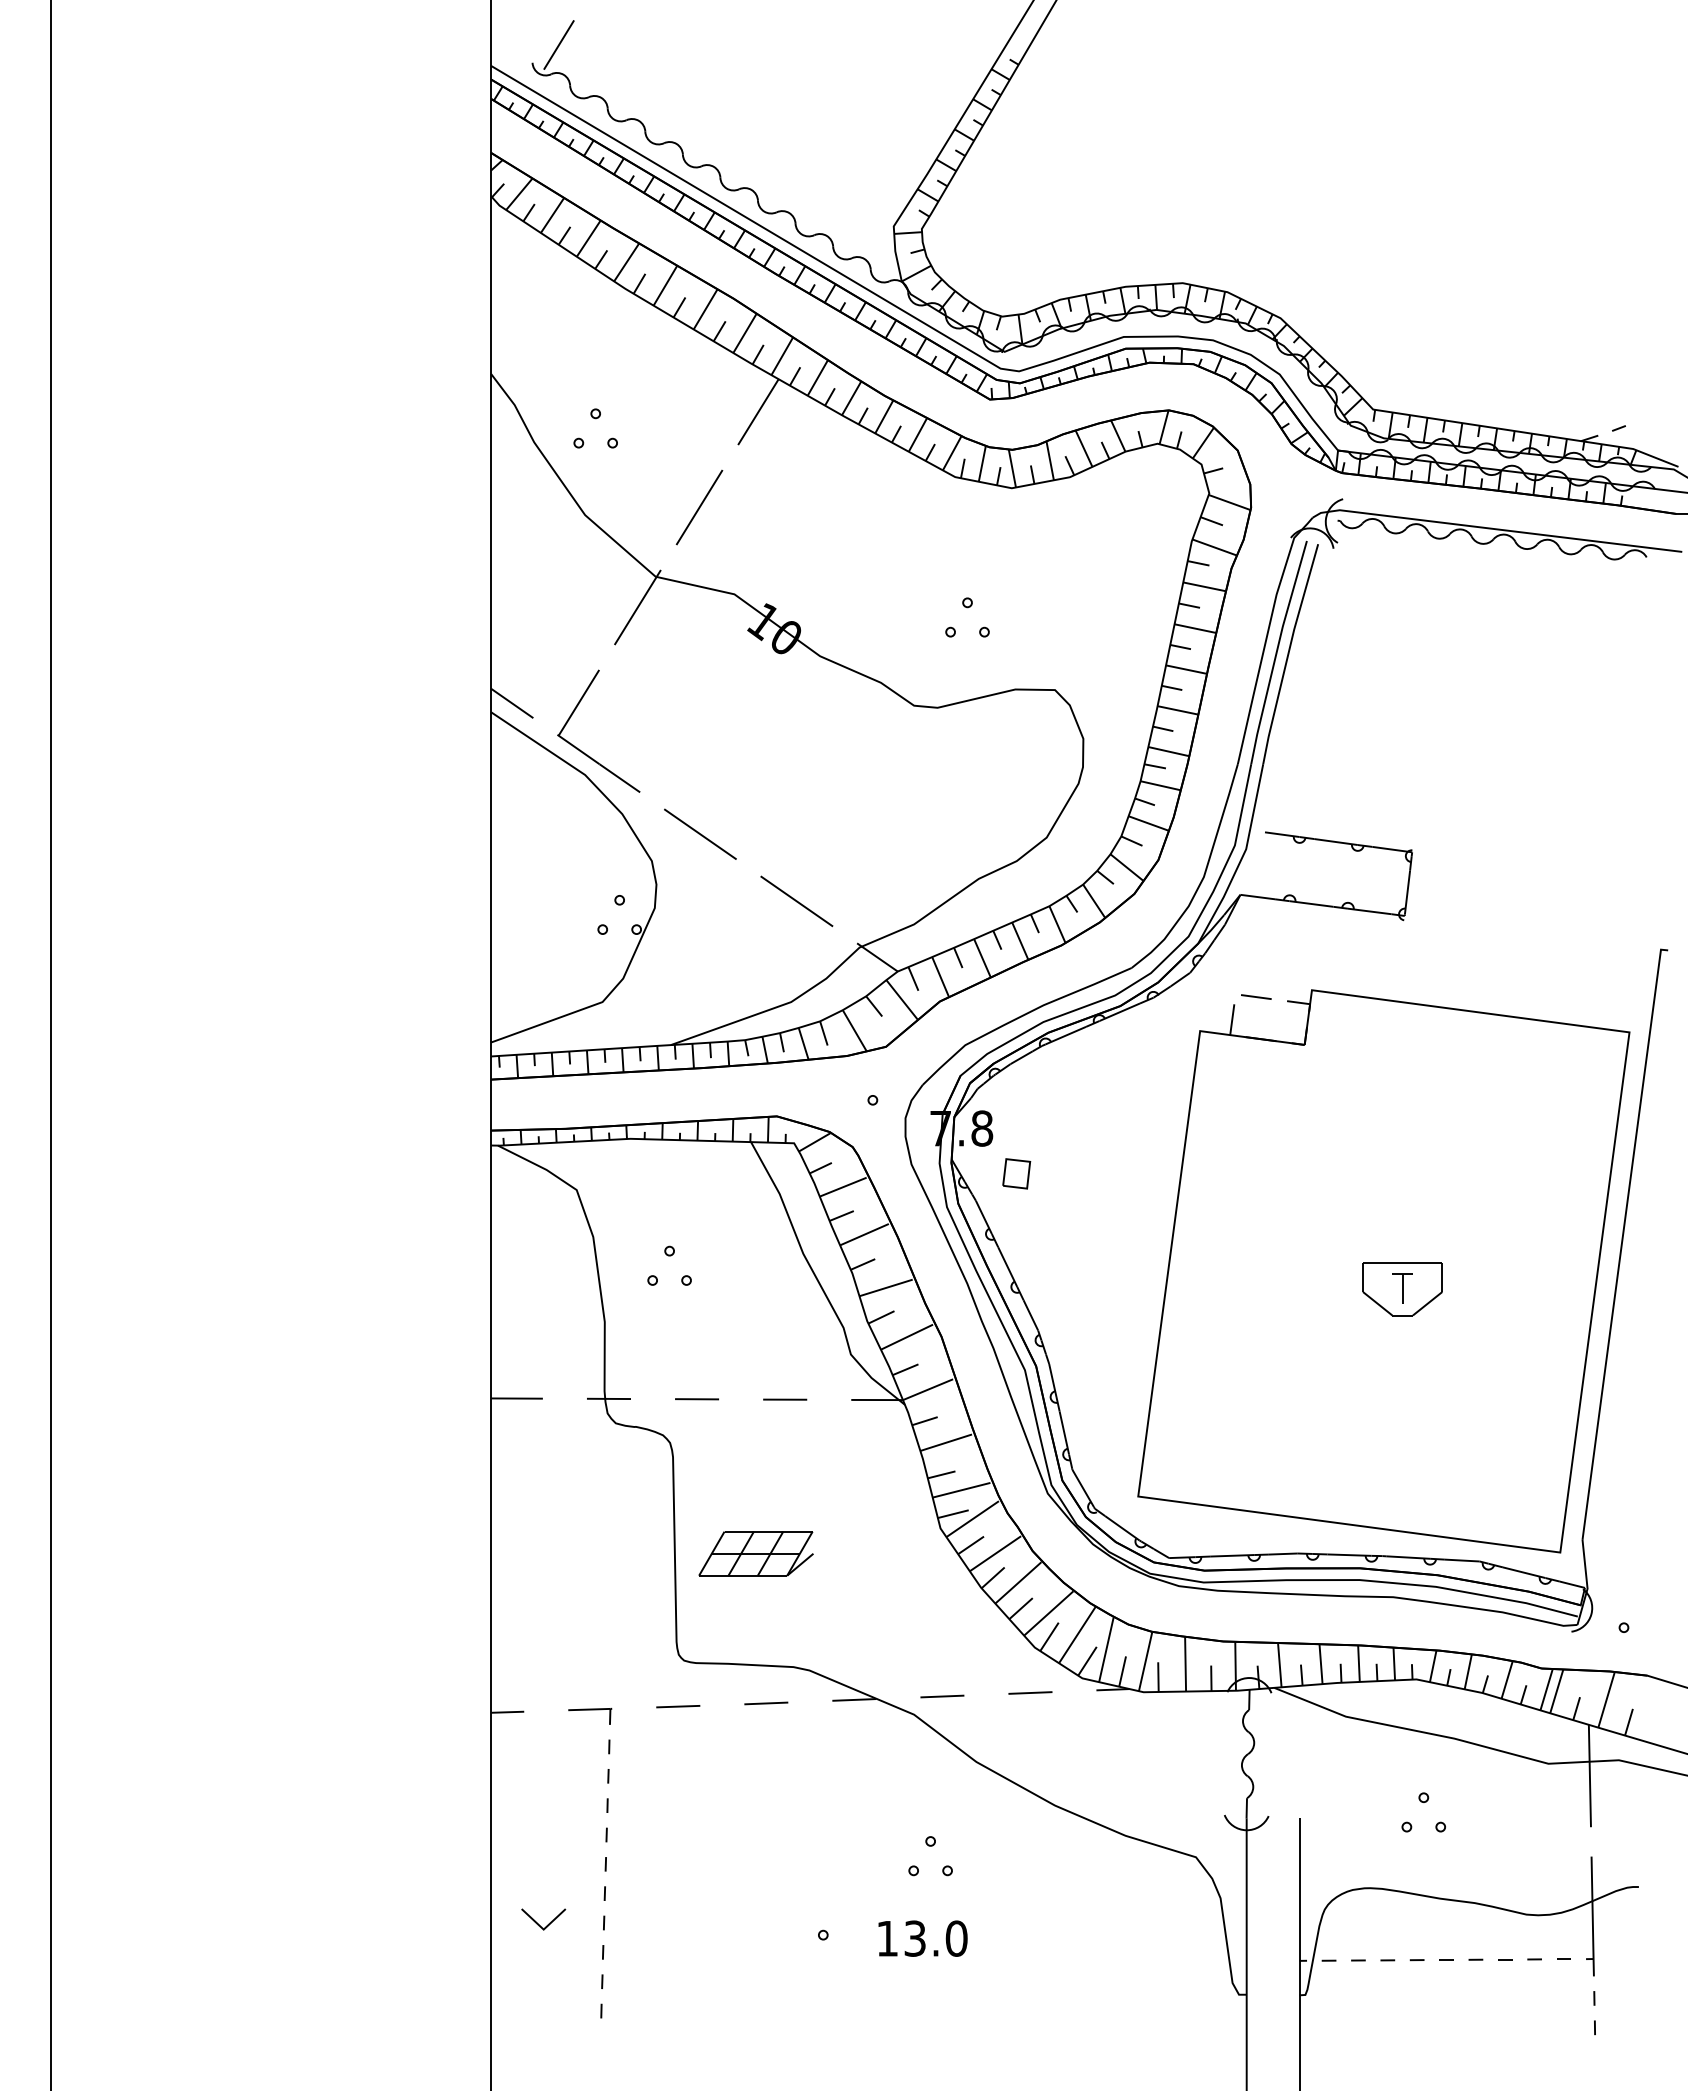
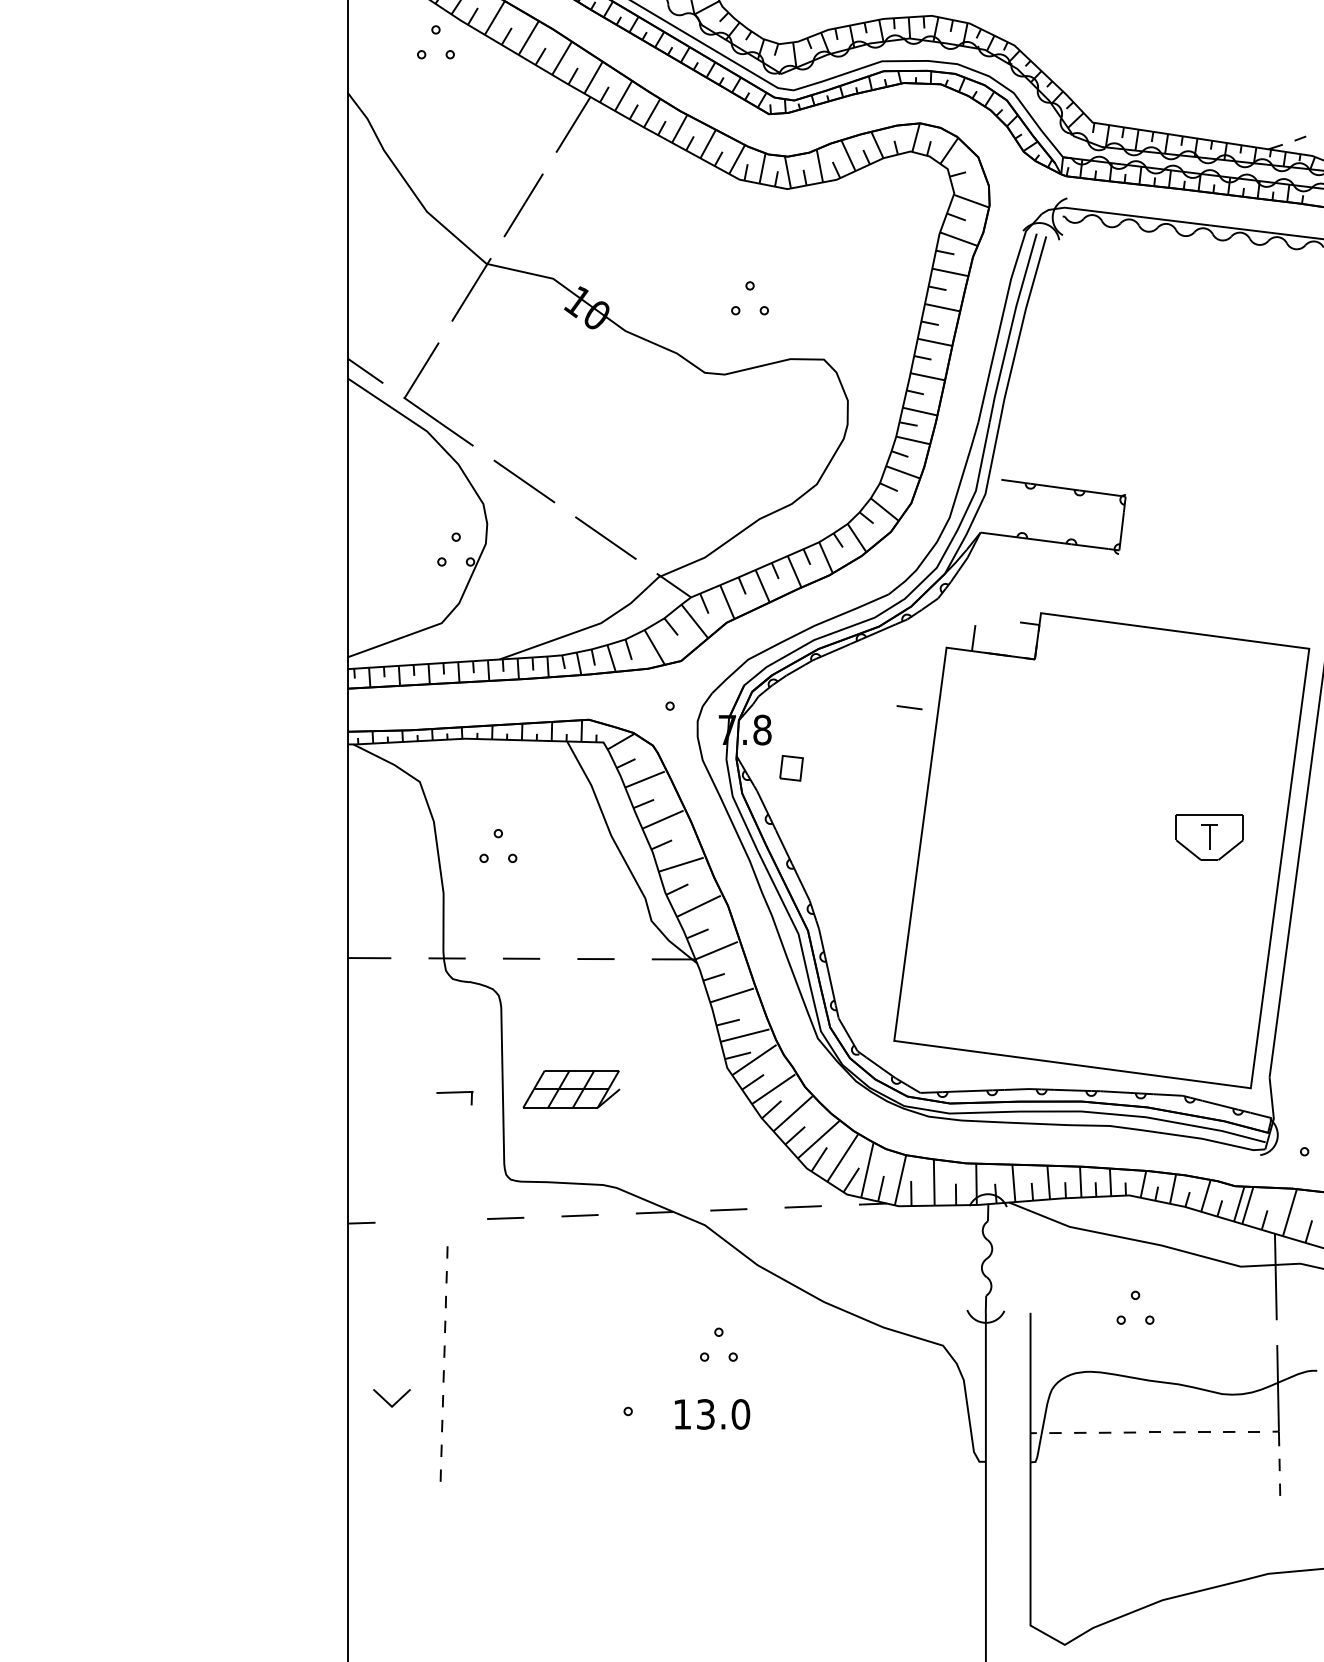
part: (595, 419) -> (435, 34), moved
line: (1256, 996) -> (909, 707), moved
part: (1402, 1289) -> (1209, 838), moved
part: (590, 1716) -> (455, 1098), moved

